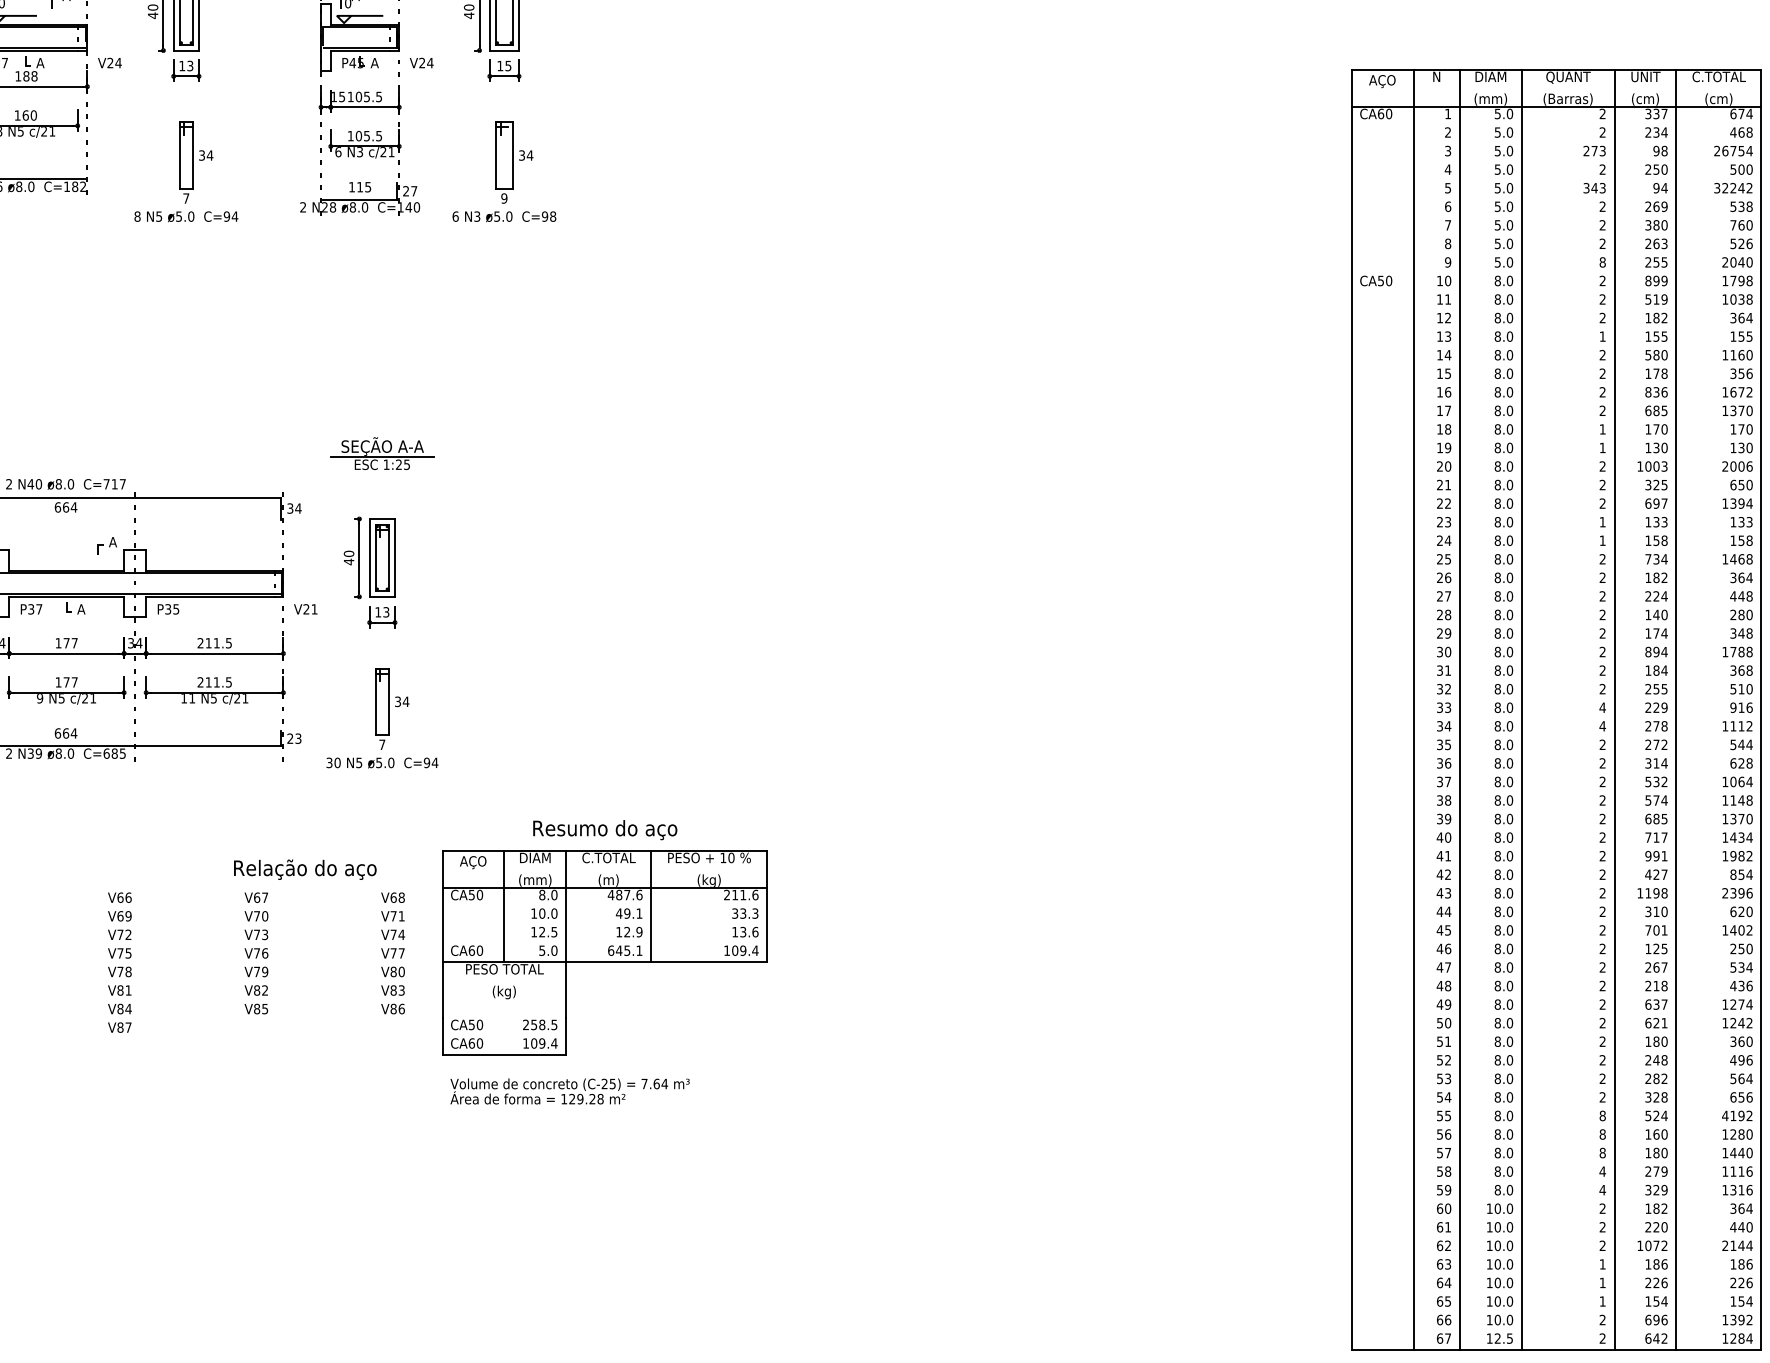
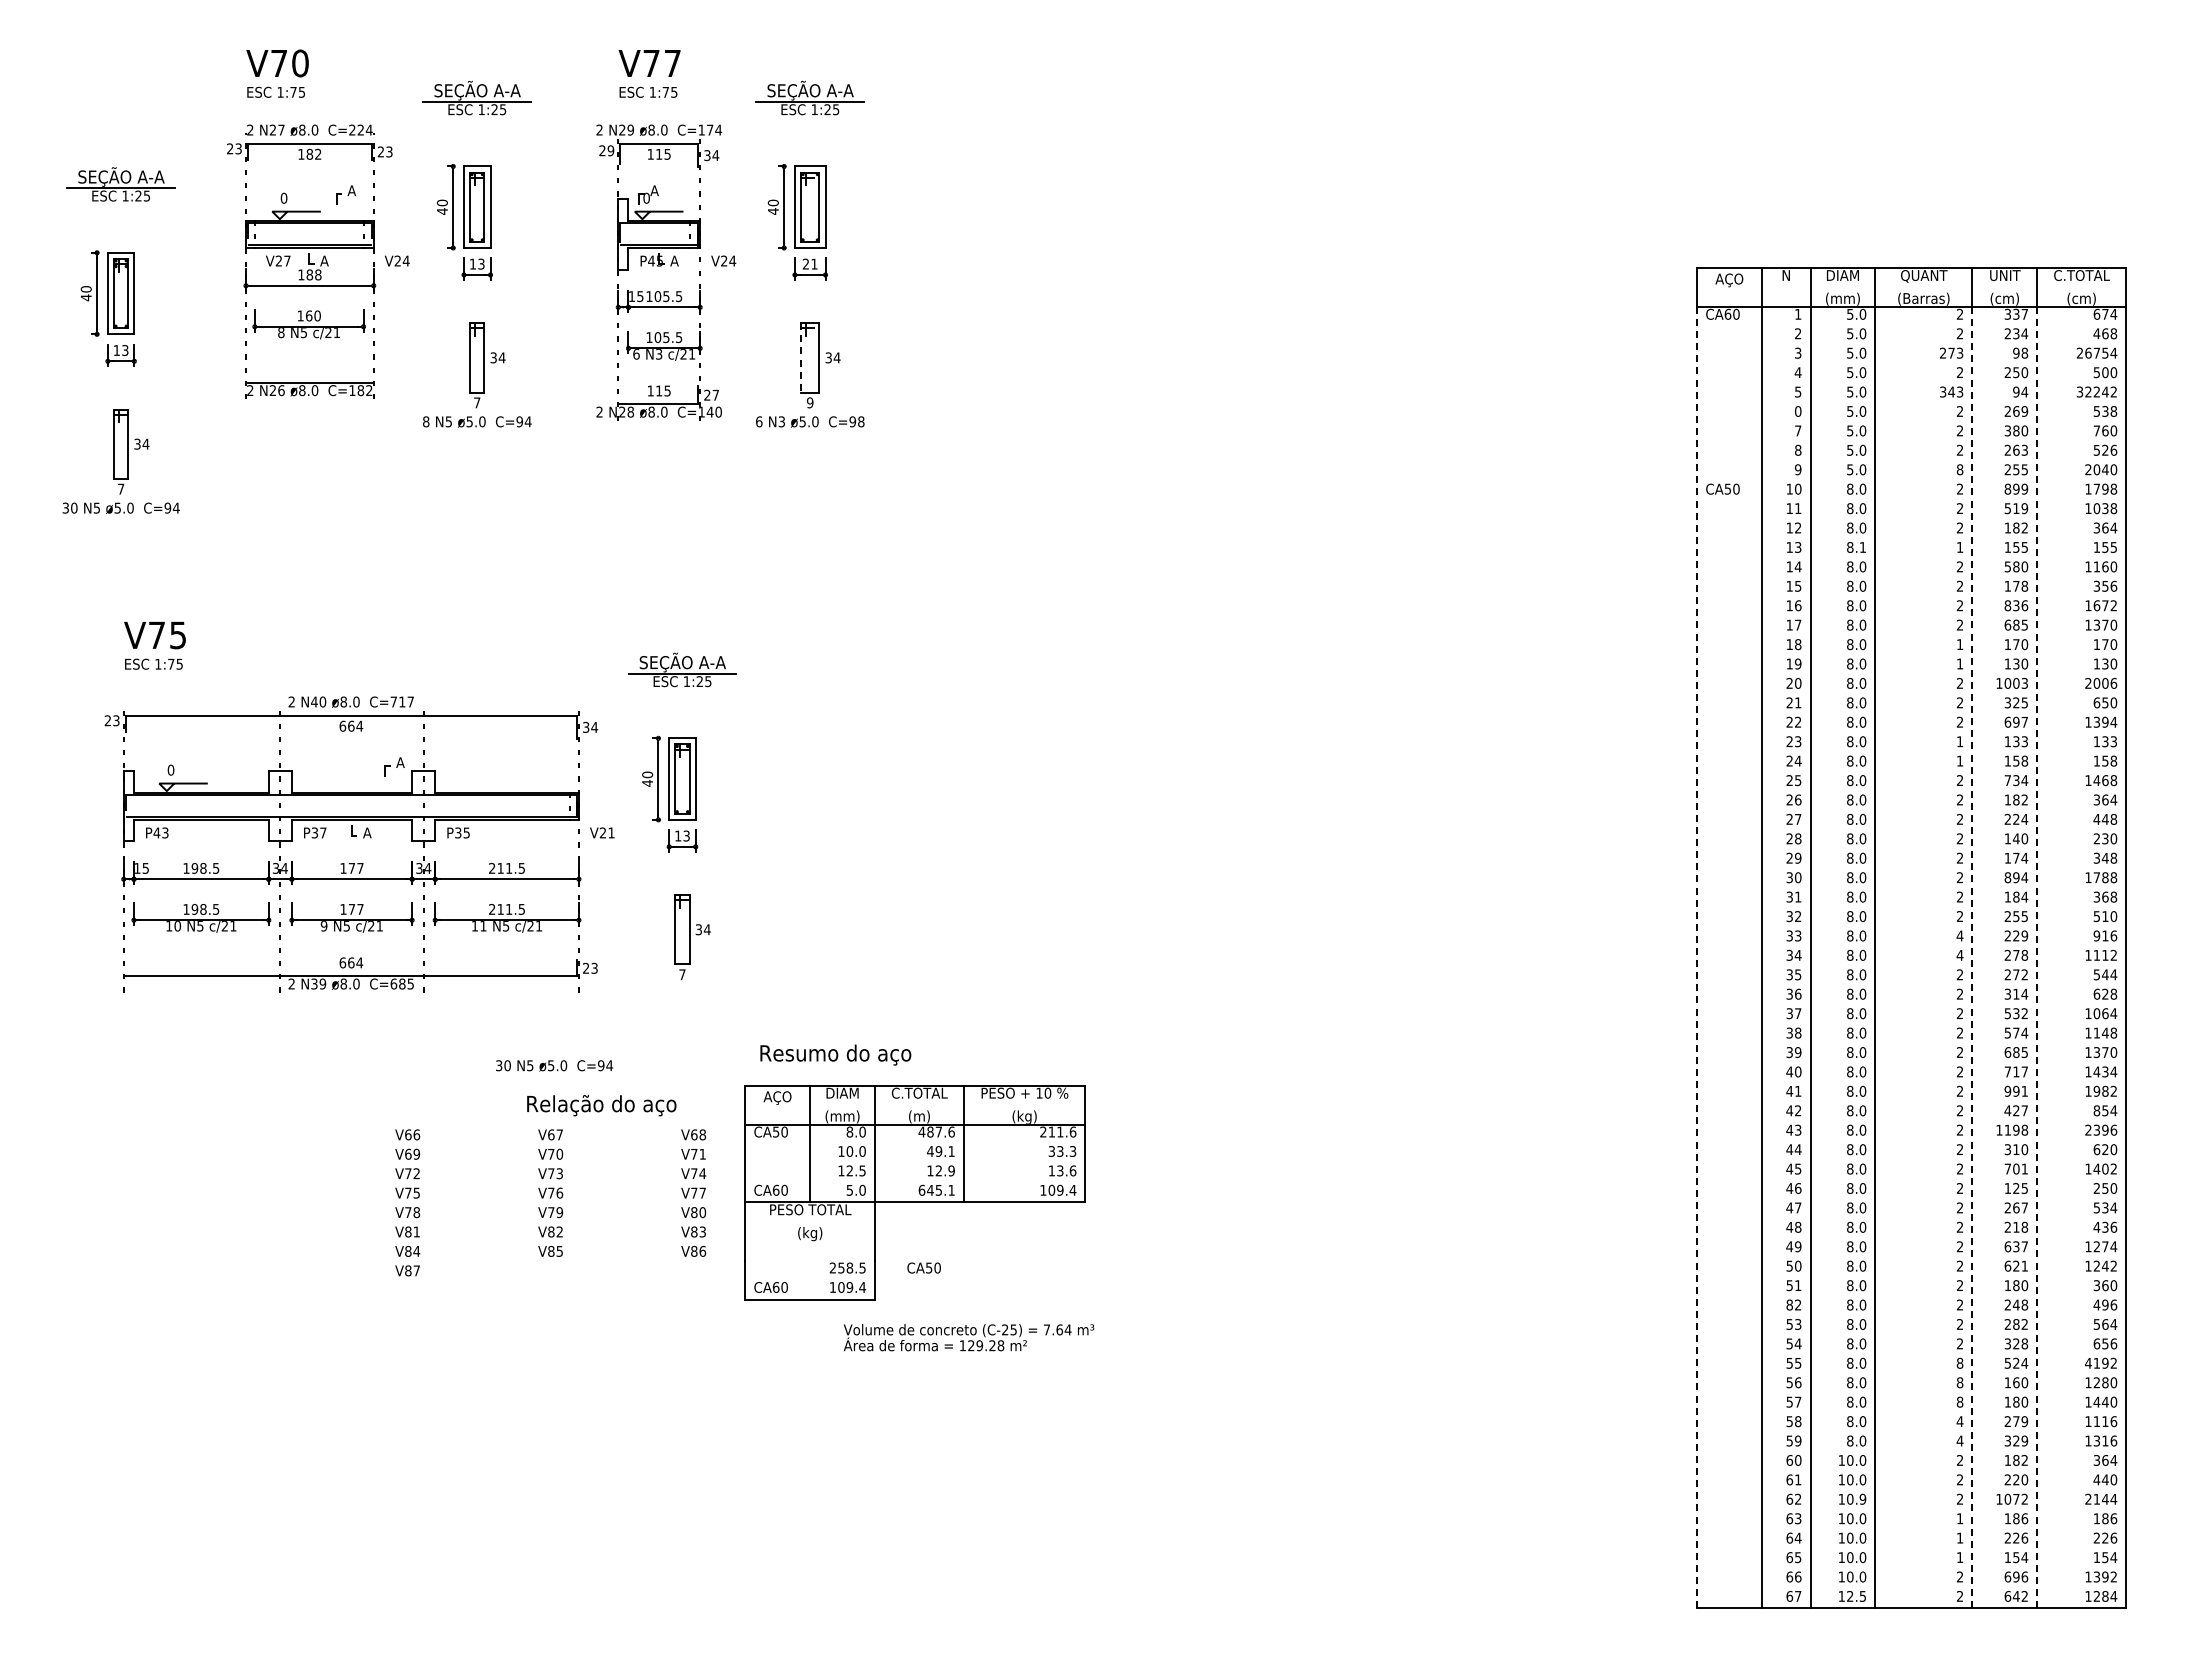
text: (503, 65) -> (809, 263), 15 -> 21
line: (496, 155) -> (801, 357), solid -> dashed
text: (1448, 206) -> (1798, 411), 6 -> 0
text: (1509, 336) -> (1862, 547), 8.0 -> 8.1
text: (1741, 614) -> (2105, 838), 280 -> 230
line: (1351, 728) -> (1697, 957), solid -> dashed
line: (1614, 728) -> (1972, 957), solid -> dashed
line: (1676, 728) -> (2037, 957), solid -> dashed
text: (382, 762) -> (554, 1065), moved
text: (604, 829) -> (835, 1054), moved
text: (466, 1024) -> (923, 1267), moved
text: (1439, 1059) -> (1789, 1304), 52 -> 82
text: (569, 1091) -> (968, 1337), moved
text: (1509, 1246) -> (1862, 1499), 10.0 -> 10.9

